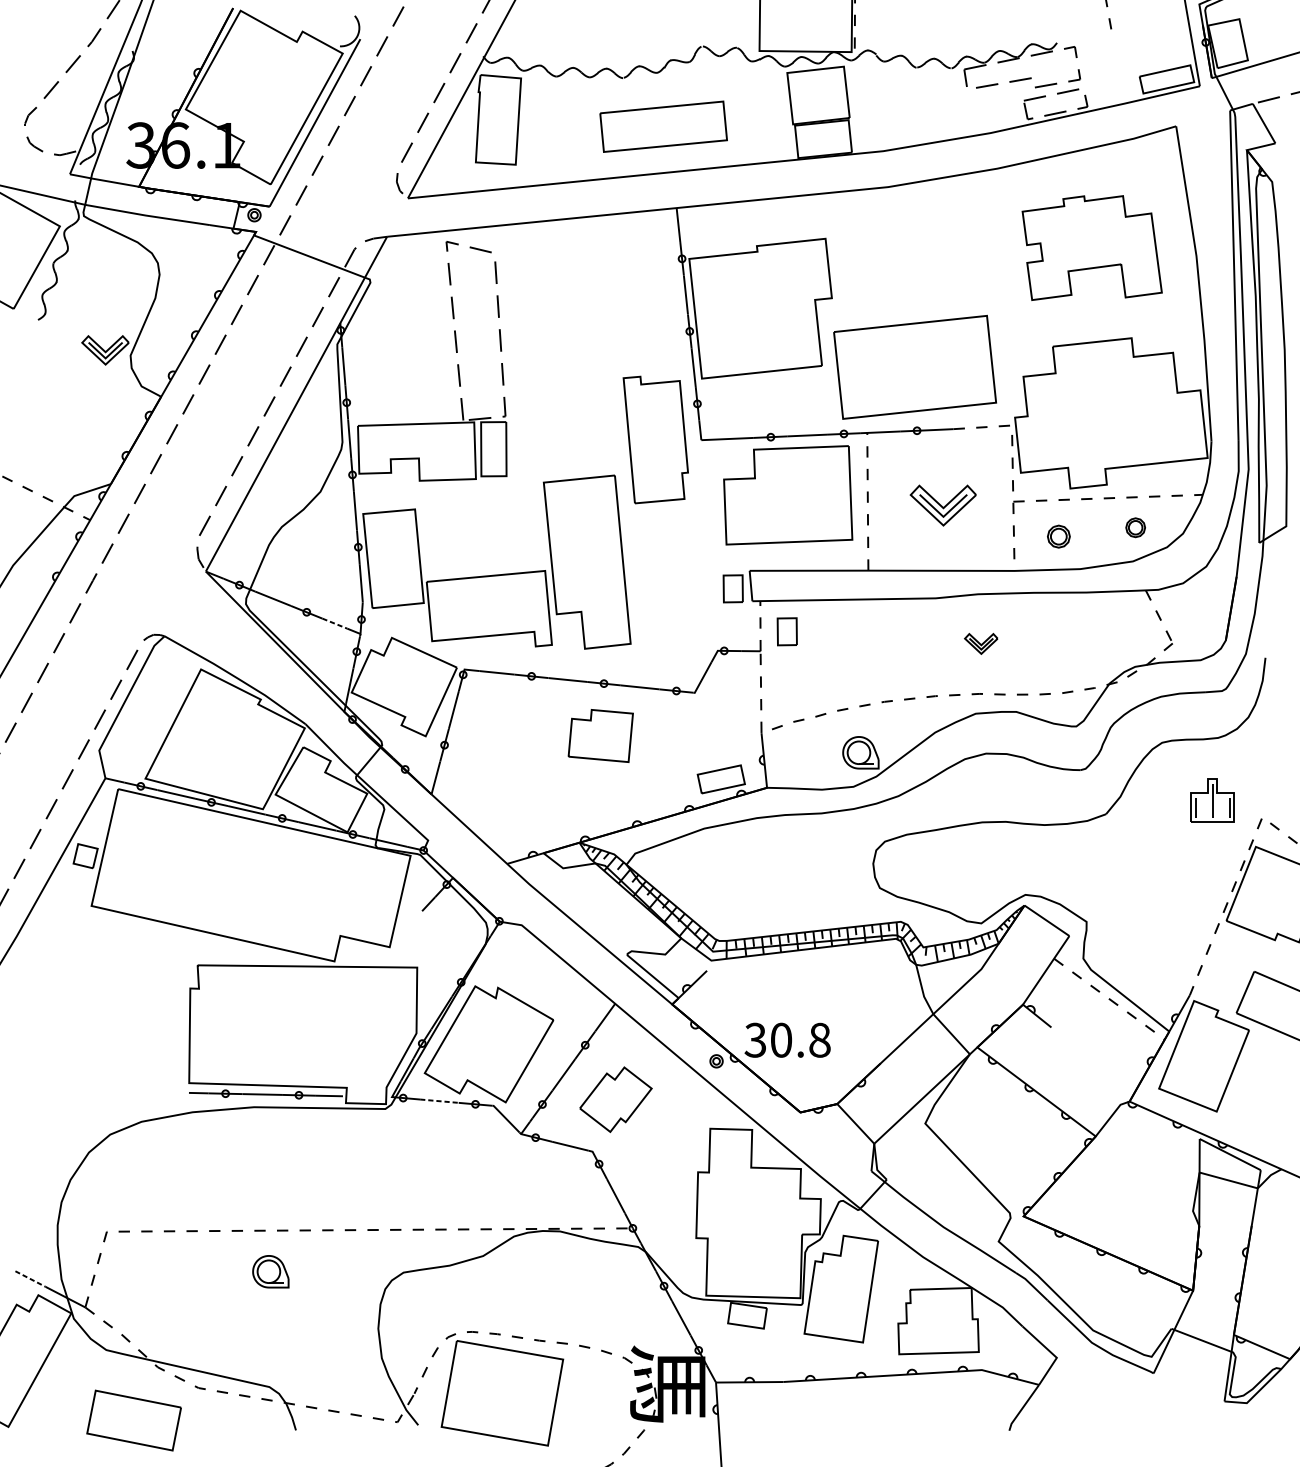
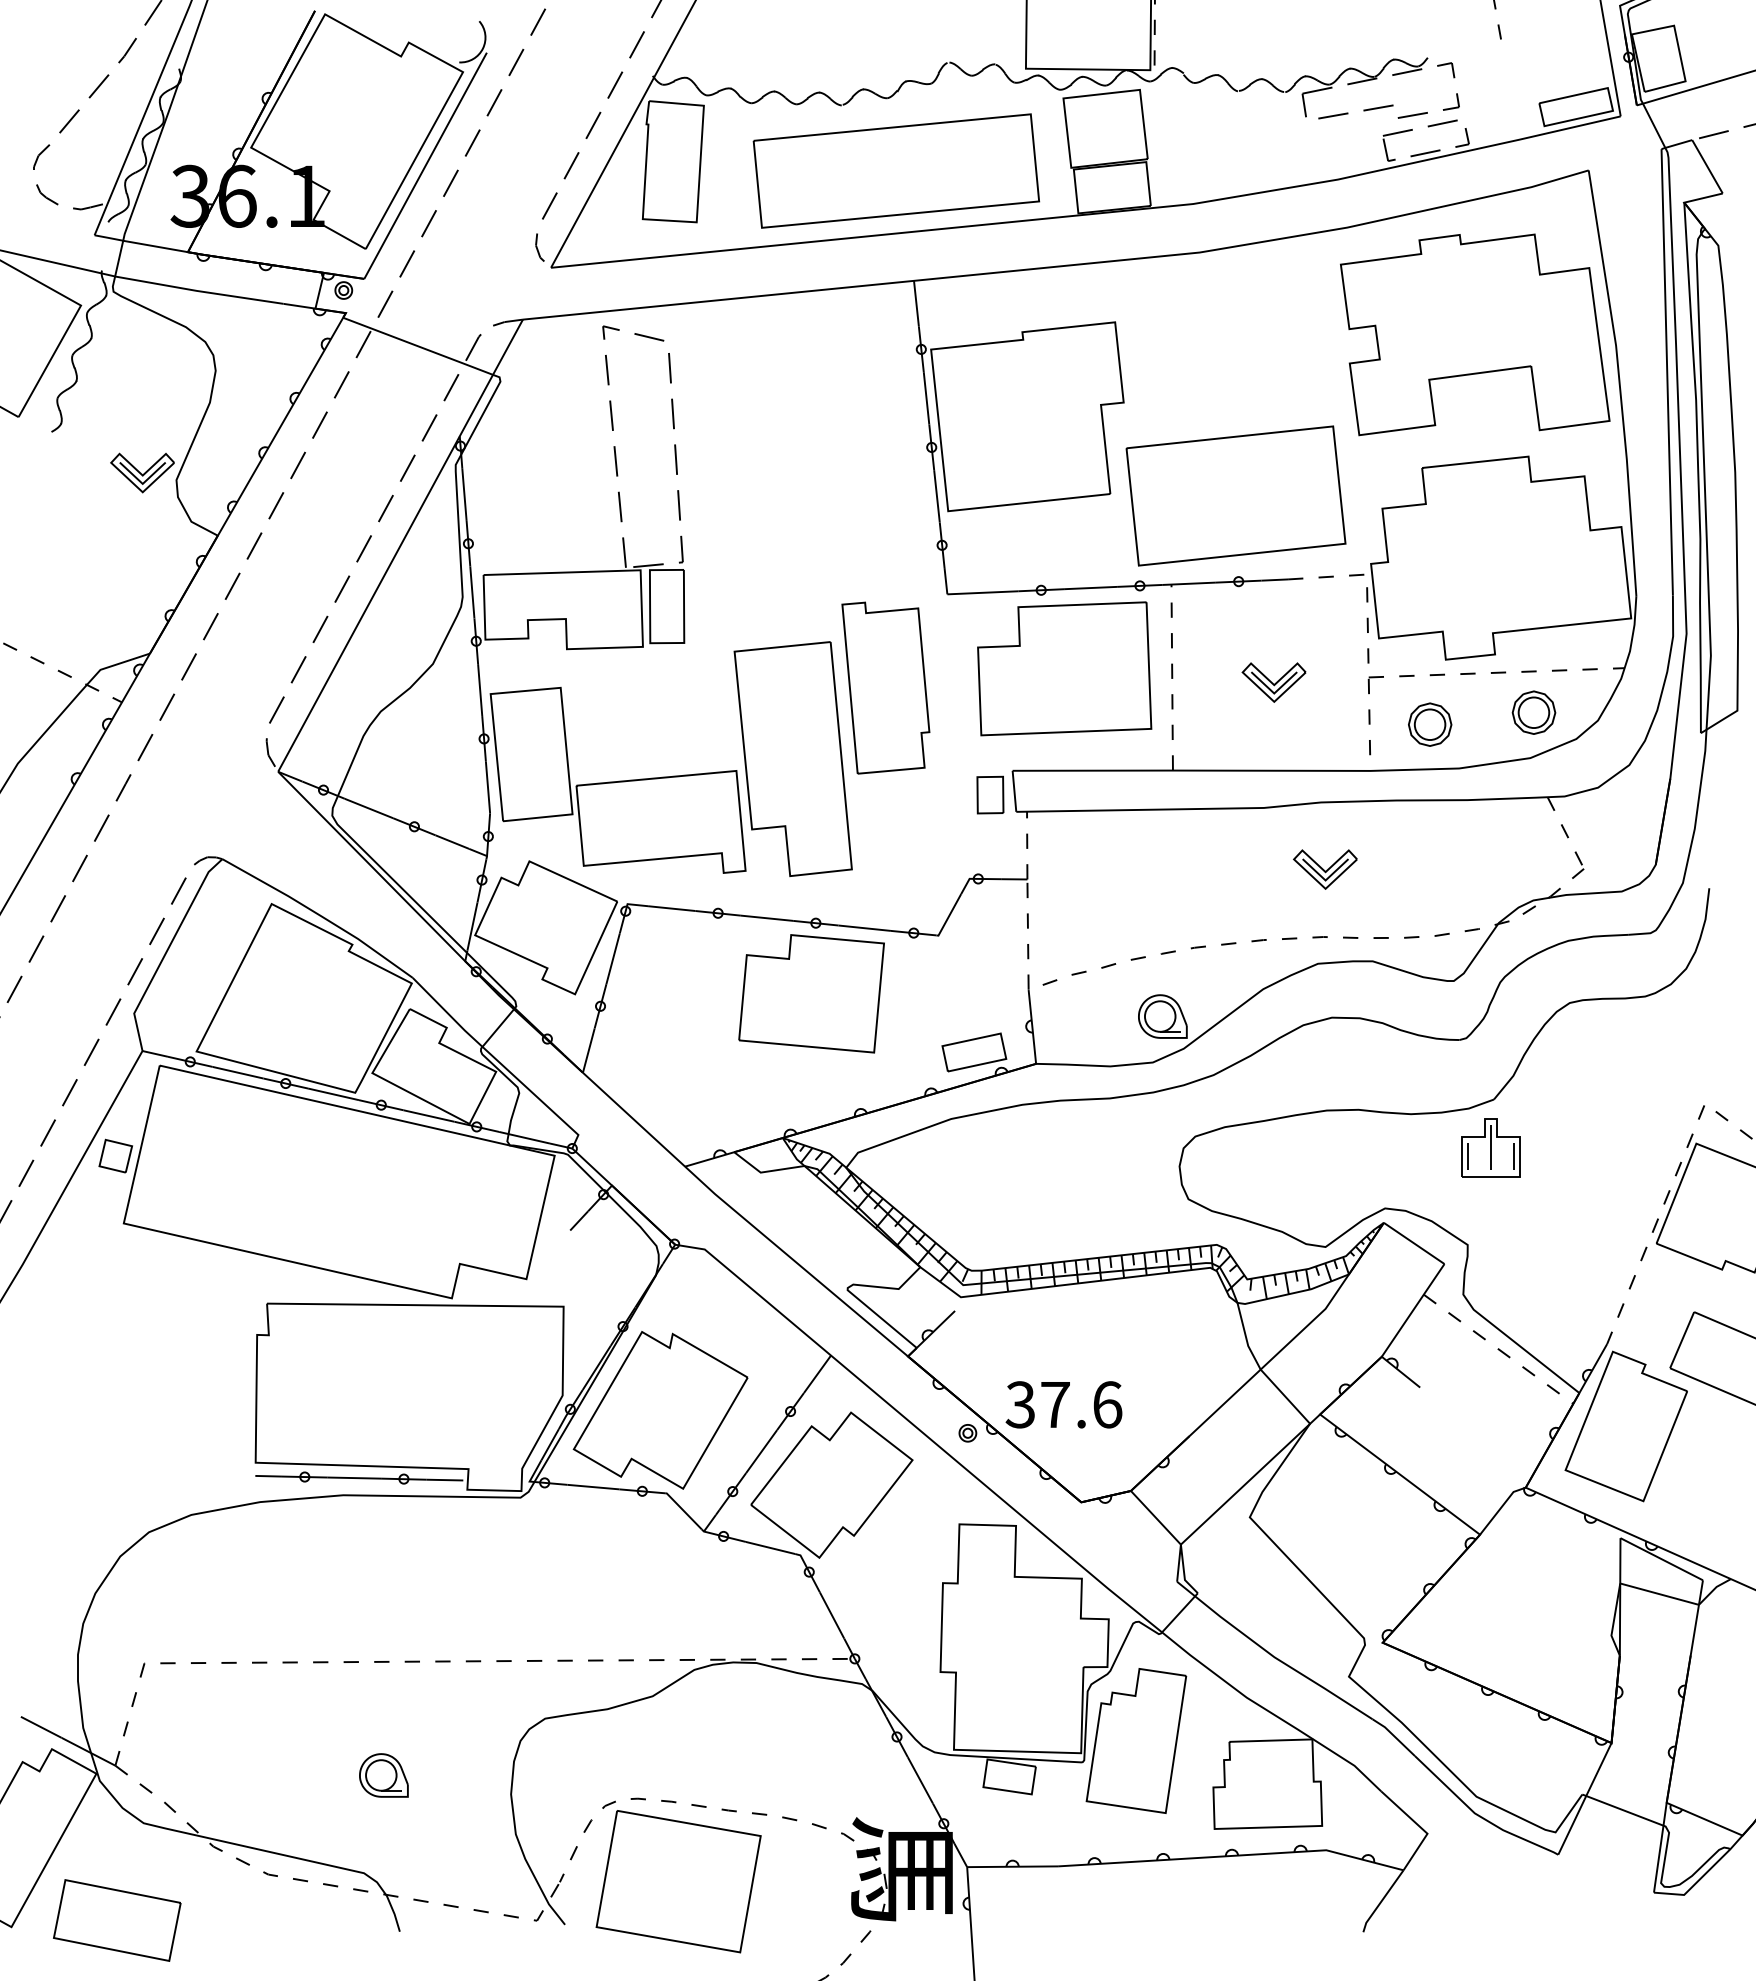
part: (663, 126) -> (896, 170), size x1.67
part: (1092, 247) -> (1475, 334), size x1.43
part: (655, 439) -> (885, 687), moved
part: (942, 505) -> (1273, 682), size x0.71
part: (1135, 527) -> (1533, 712), size x1.67
part: (1059, 536) -> (1430, 724), size x1.43
line: (334, 623) -> (452, 842), dashed -> solid
part: (787, 631) -> (1063, 852), removed
part: (981, 643) -> (1325, 869), size x1.43
part: (600, 735) -> (811, 993), size x1.67
part: (1212, 800) -> (1490, 1147), moved
text: (800, 1040) -> (1081, 1404), 30.8 -> 37.6
part: (615, 1099) -> (831, 1484), size x1.67
line: (440, 1101) -> (594, 1487), dashed -> solid
part: (270, 1271) -> (383, 1775), moved
line: (30, 1279) -> (41, 1727), dashed -> solid
part: (134, 1420) -> (117, 1920), moved

